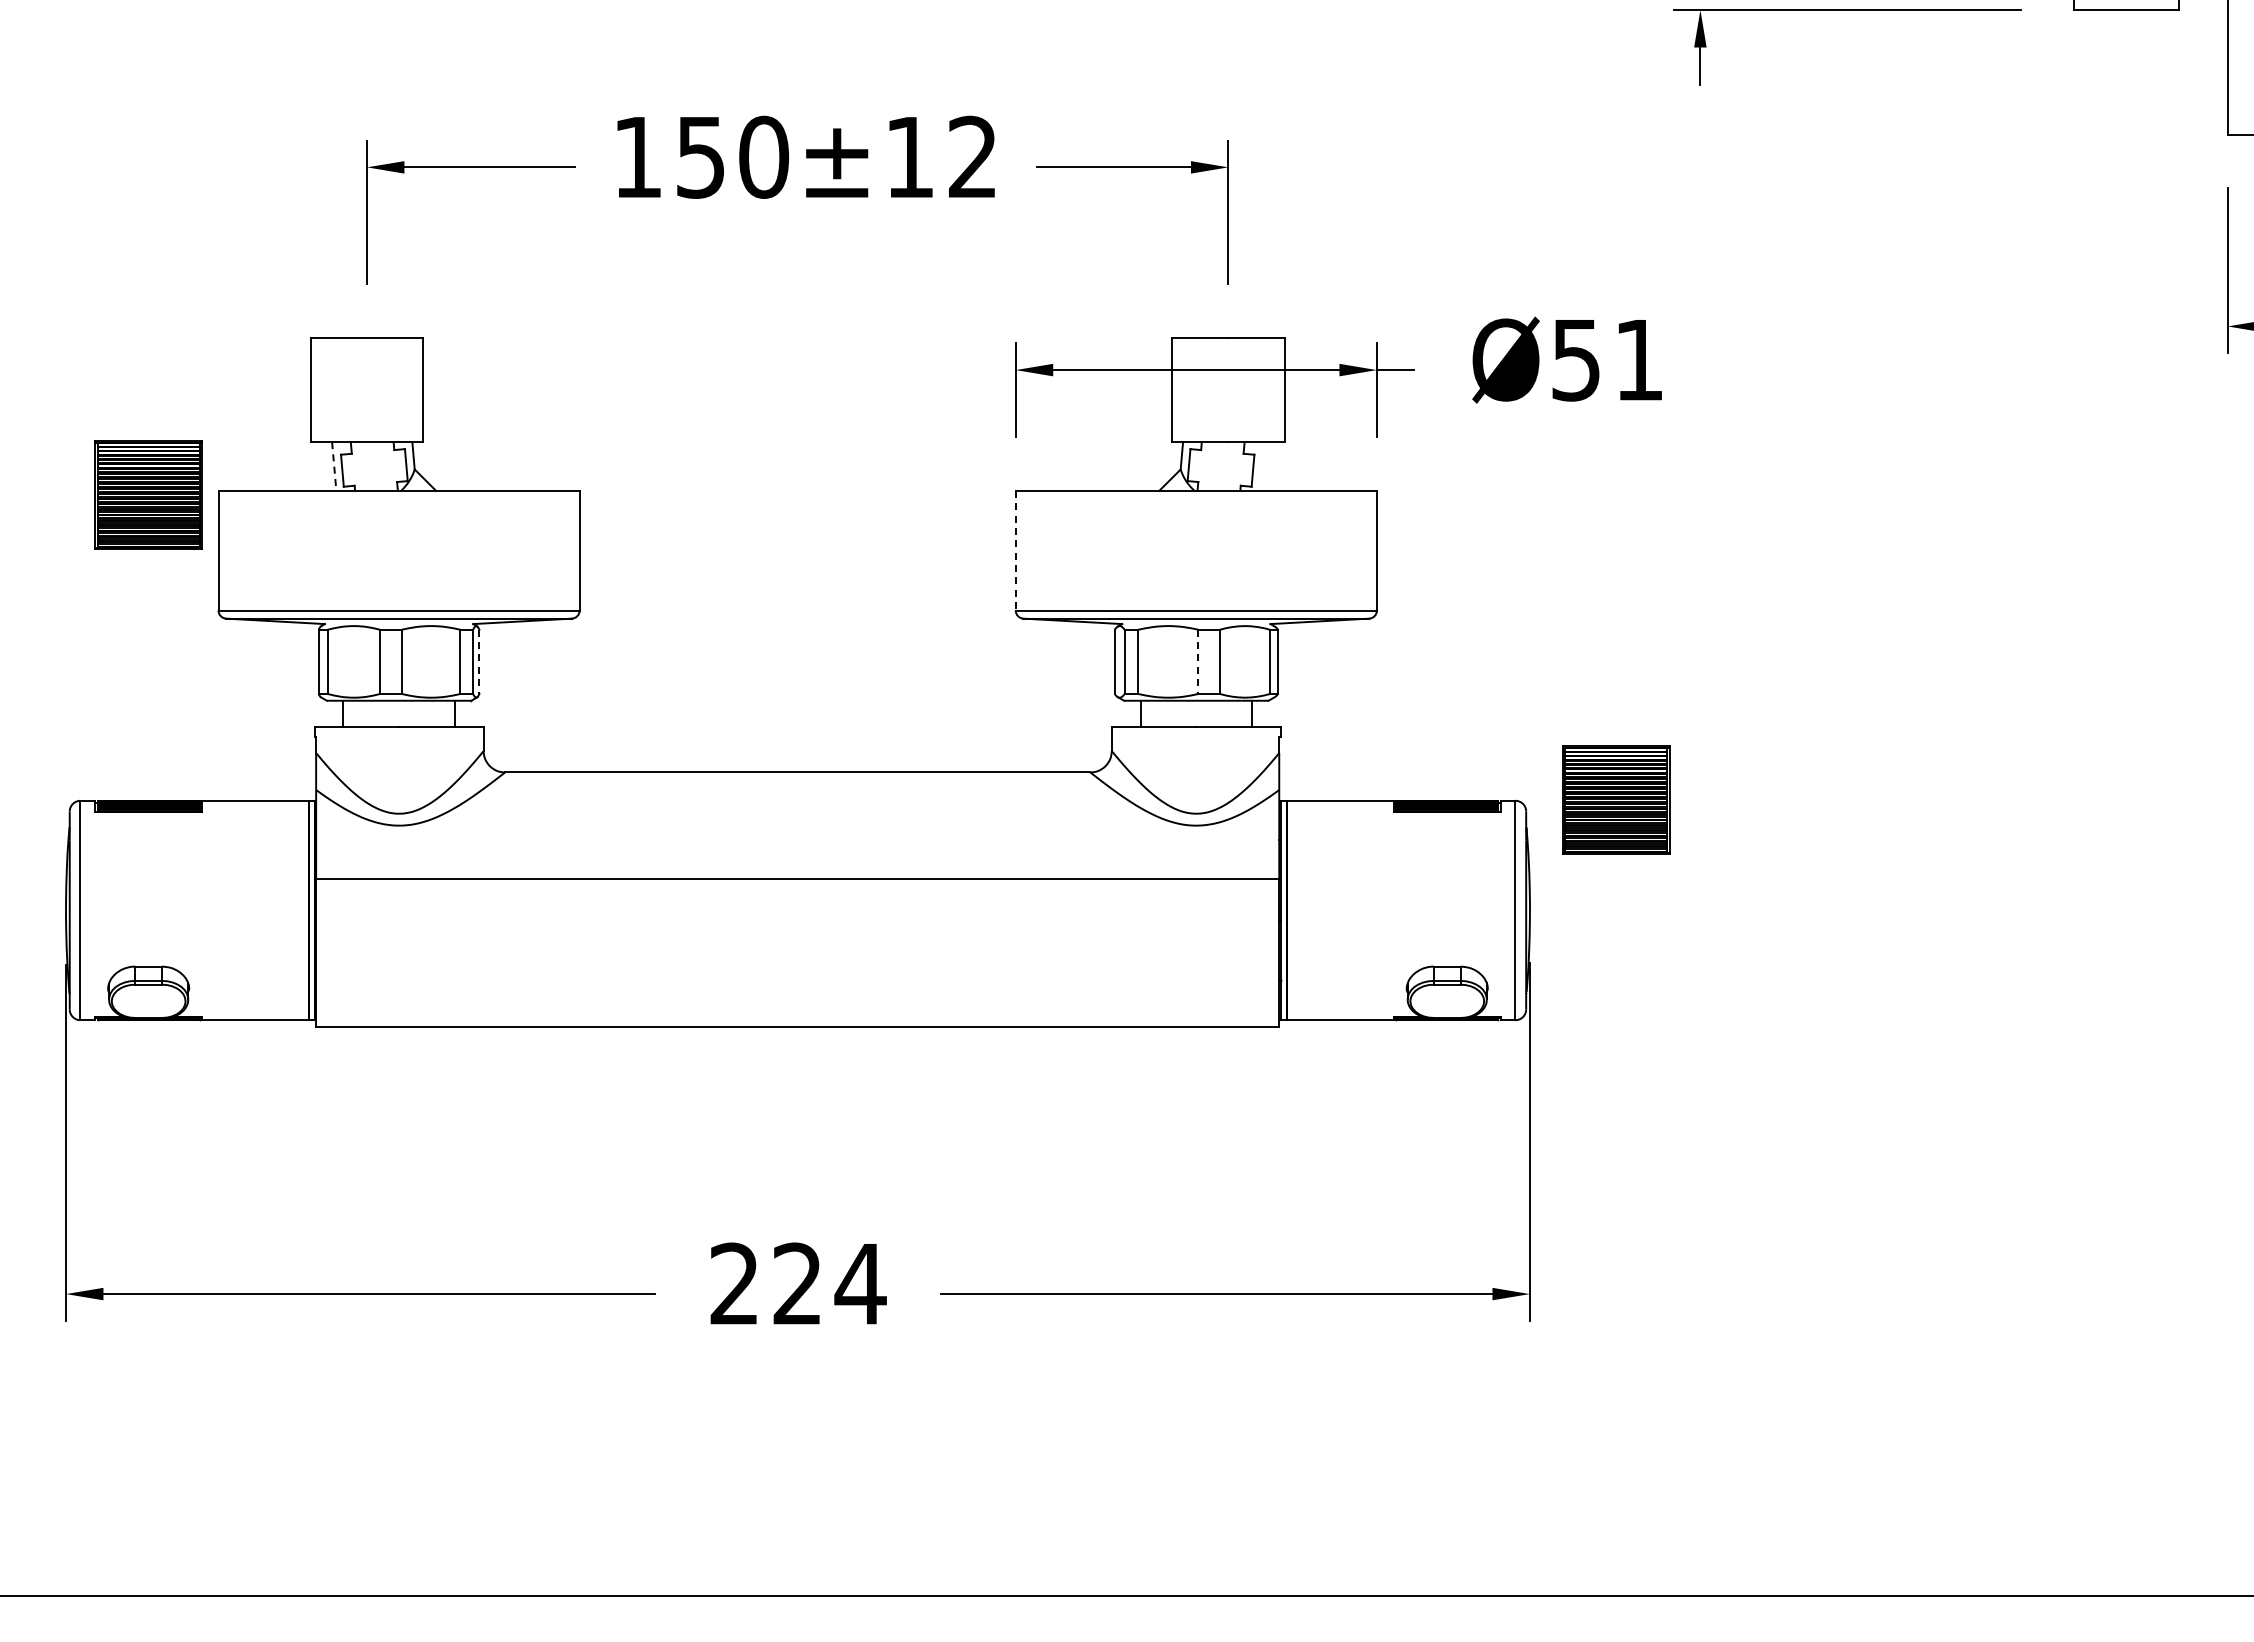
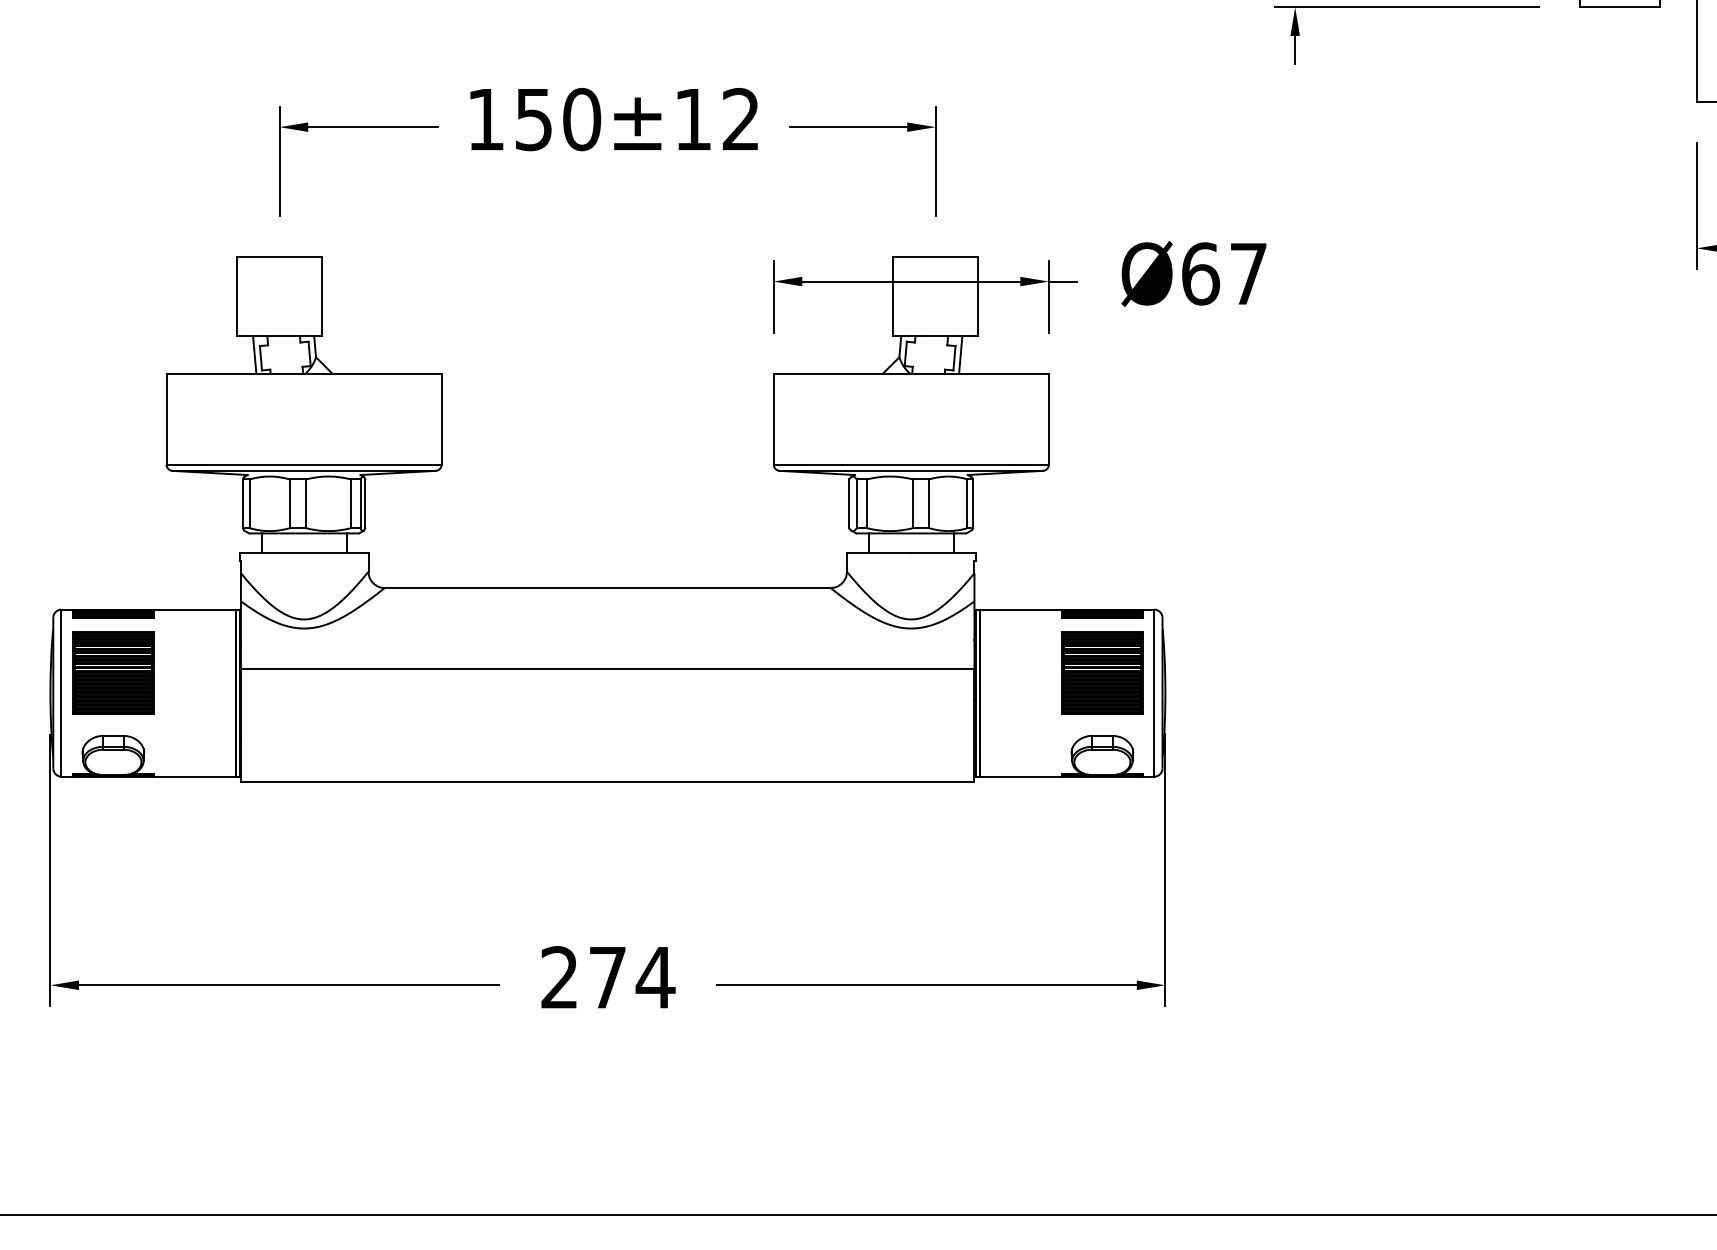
text: (1607, 359) -> (1224, 273), Ø51 -> Ø67
line: (334, 466) -> (254, 355), dashed -> solid
line: (1261, 466) -> (960, 355), added
part: (148, 494) -> (113, 672), moved
line: (1015, 550) -> (773, 418), dashed -> solid
line: (479, 662) -> (365, 504), dashed -> solid
line: (1198, 662) -> (912, 504), dashed -> solid
part: (1616, 799) -> (1102, 672), moved
text: (796, 1283) -> (606, 977), 224 -> 274

